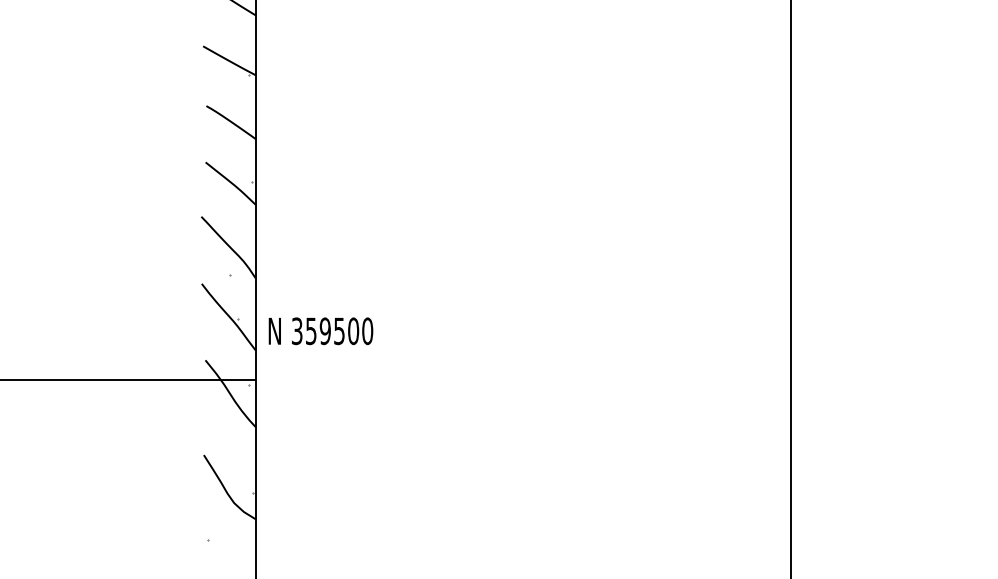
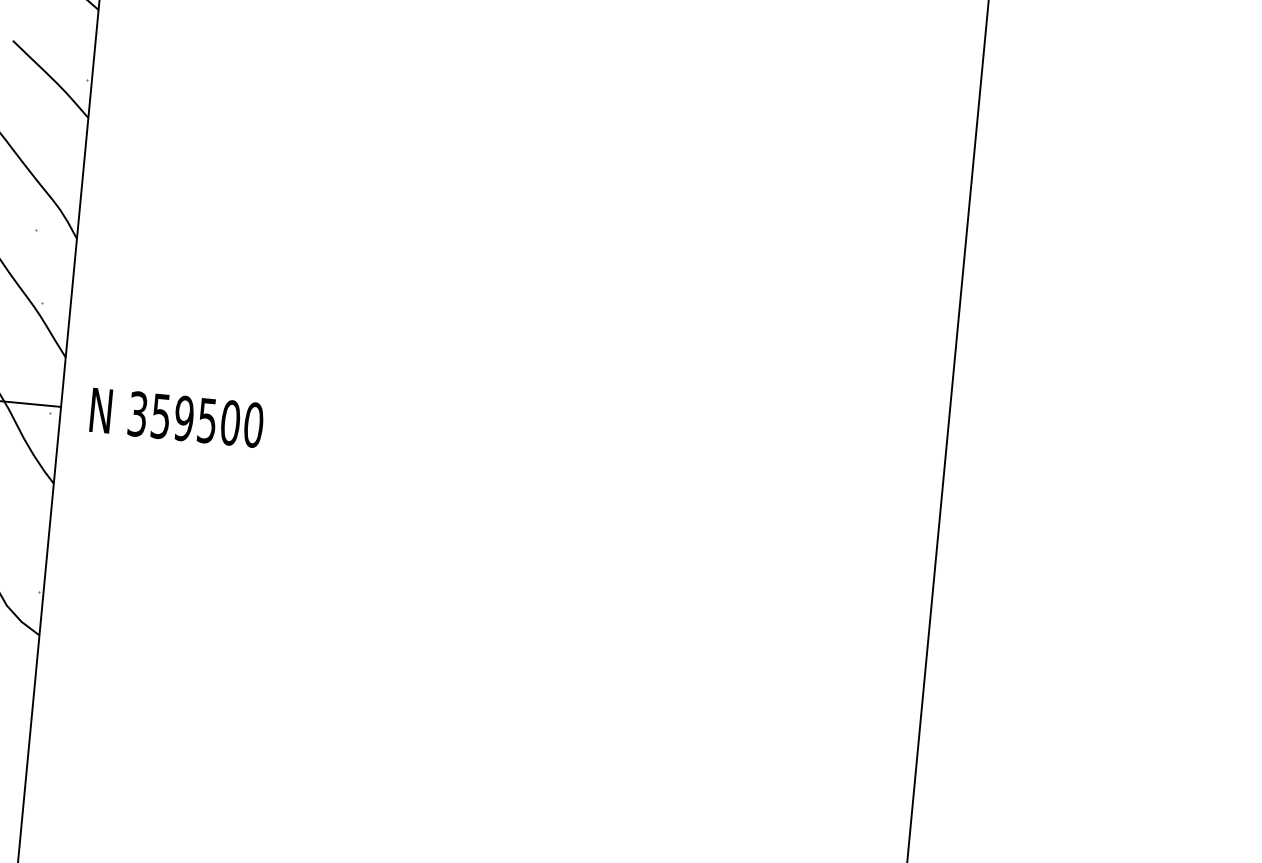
text: (320, 331) -> (176, 418), moved

